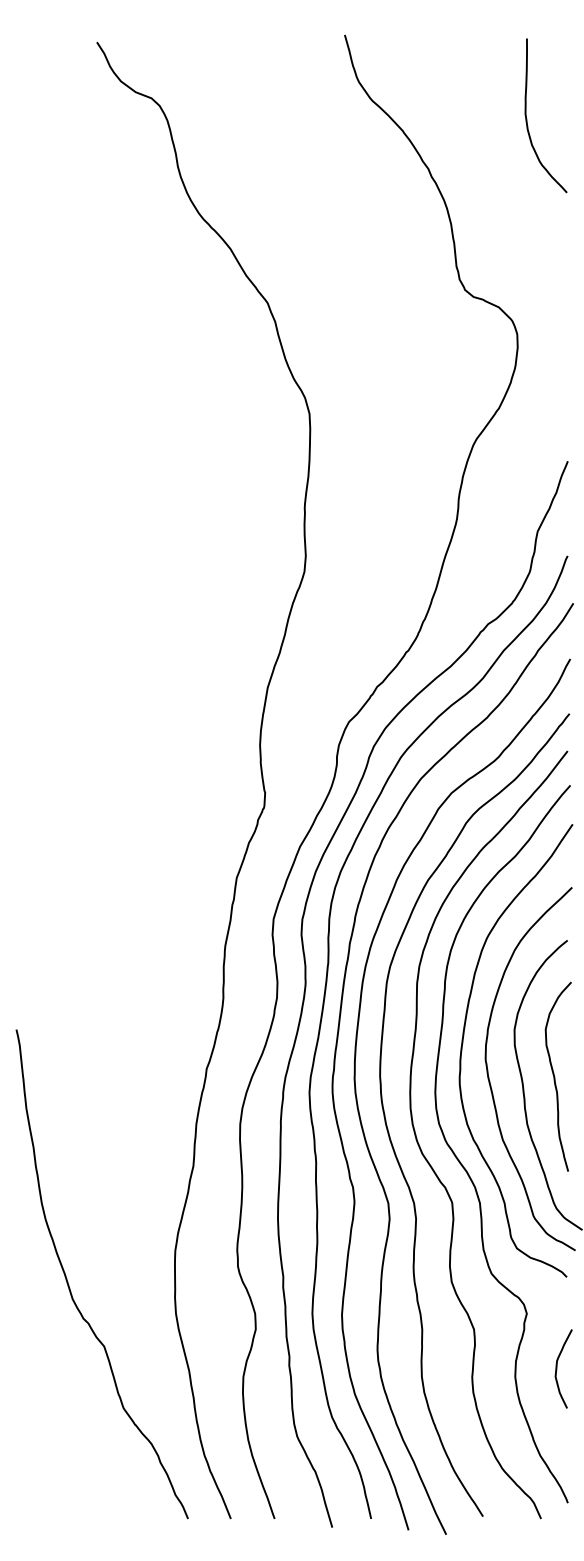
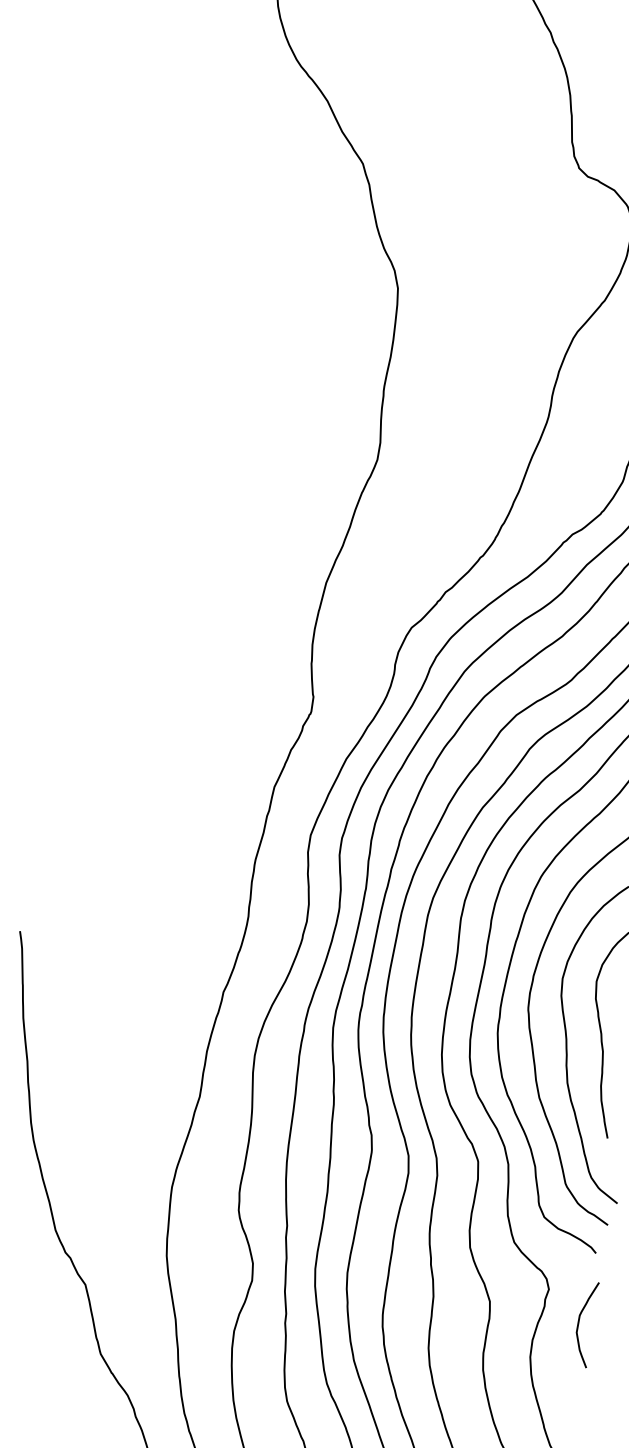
curve: (557, 1368) -> (579, 1323), moved

